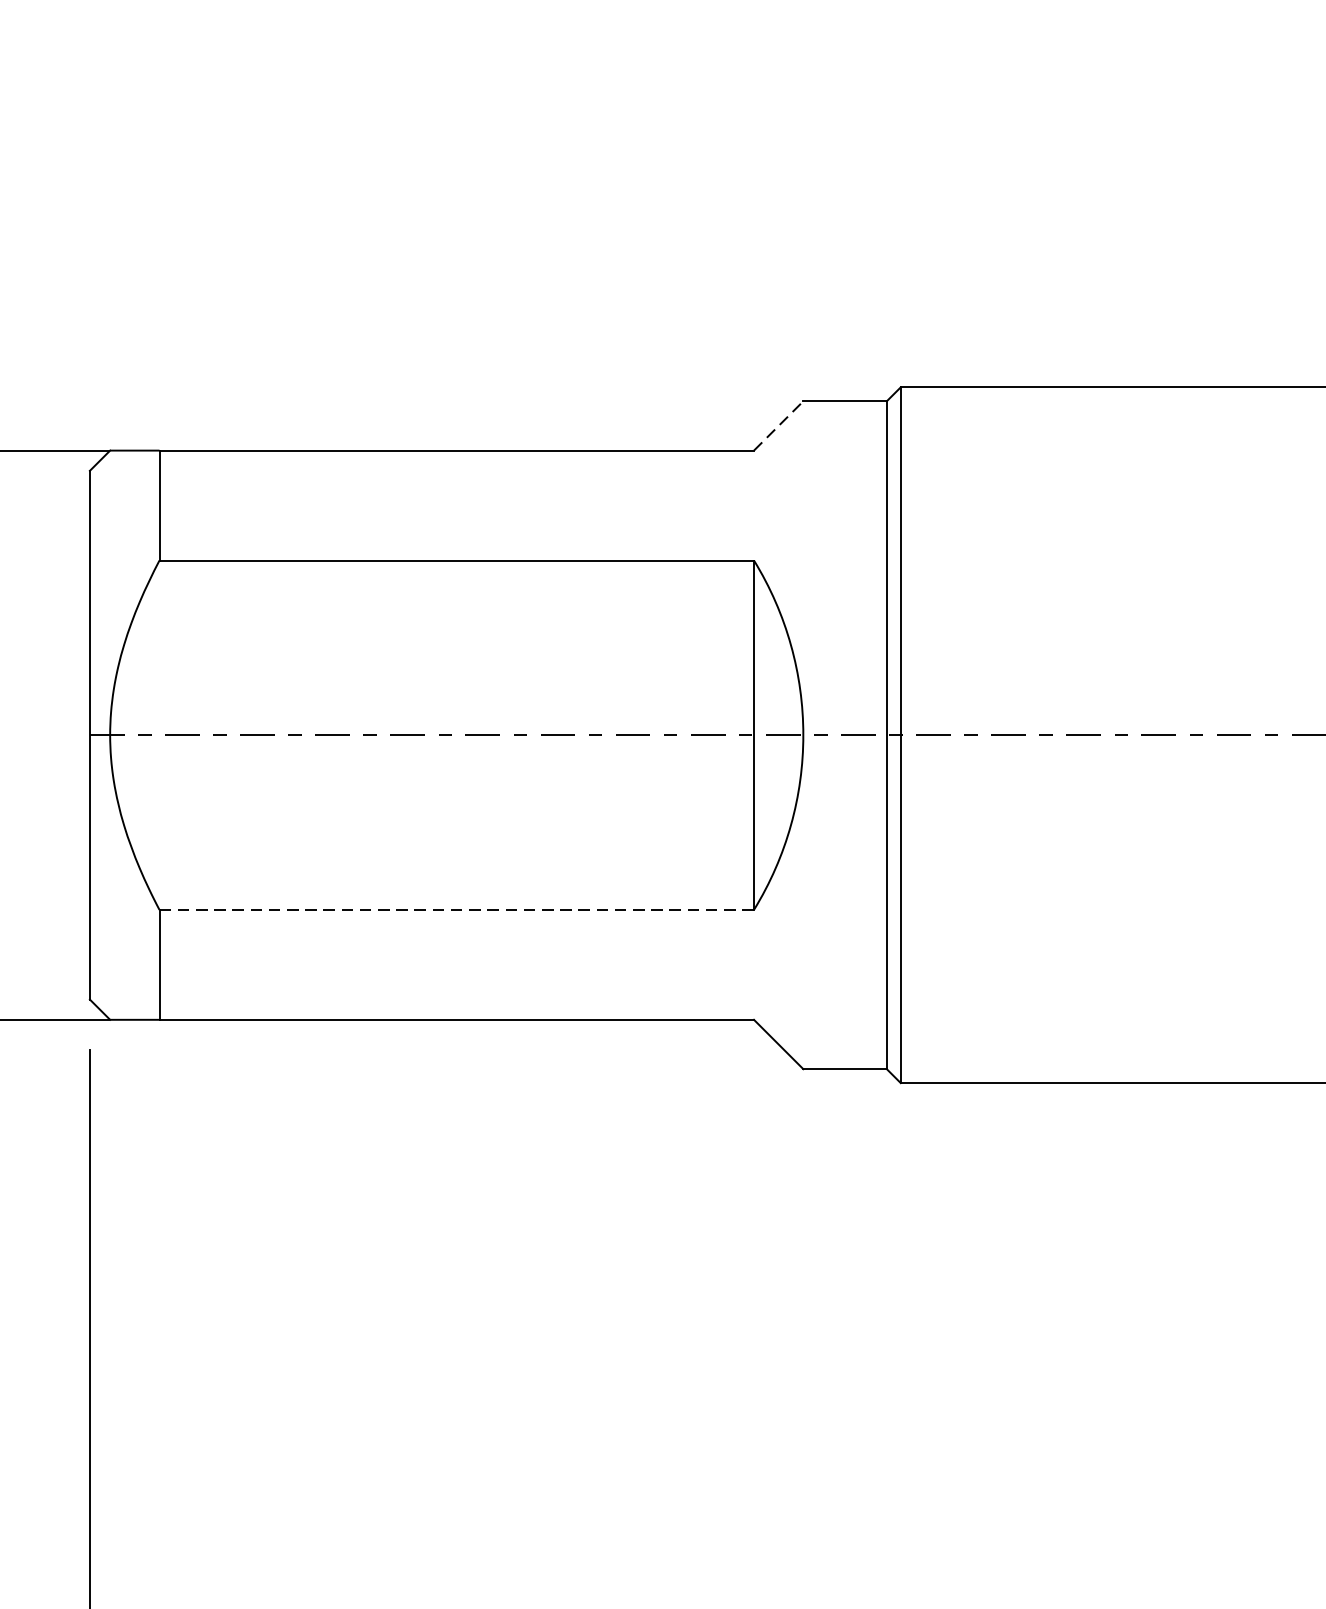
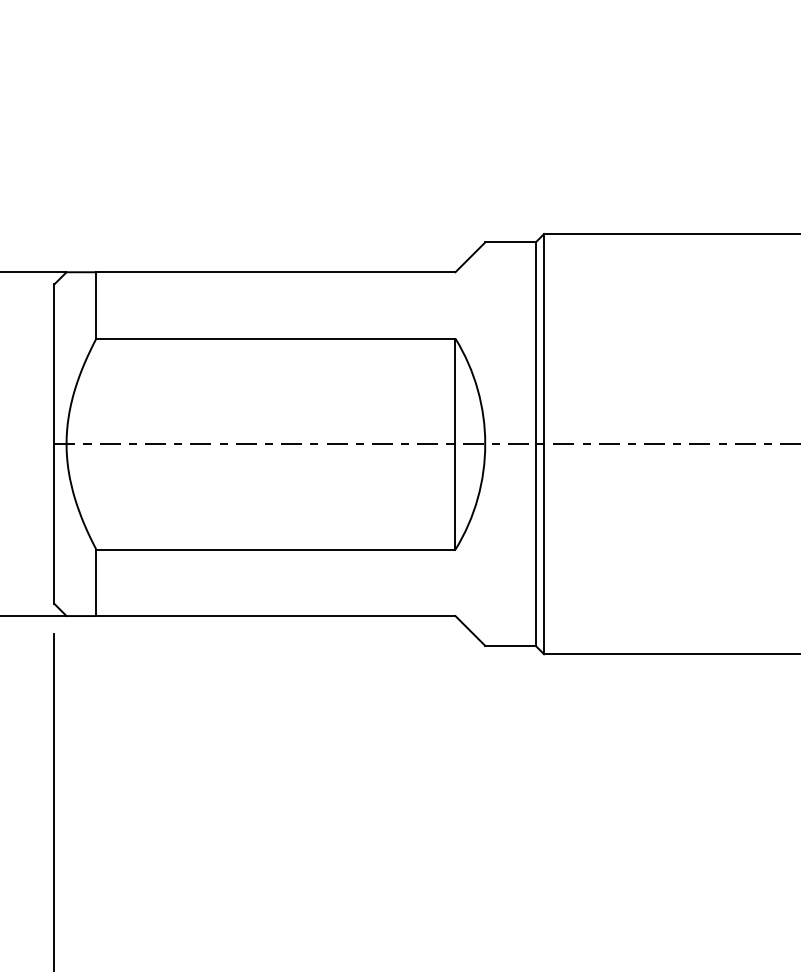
line: (778, 426) -> (470, 257), dashed -> solid
line: (456, 909) -> (275, 549), dashed -> solid

